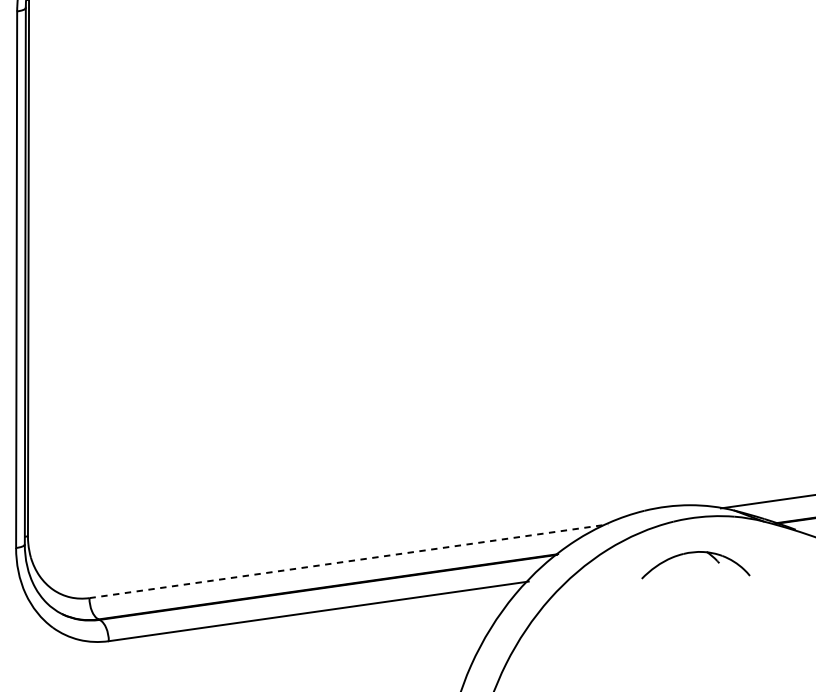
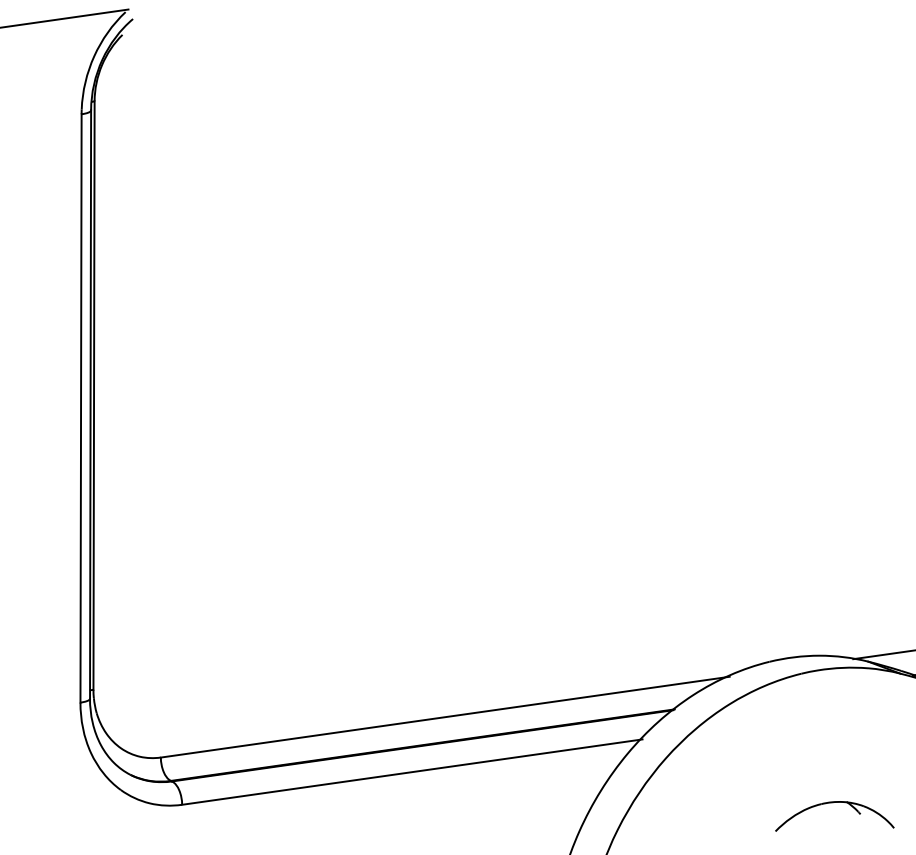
part: (694, 553) -> (833, 803), moved
line: (349, 561) -> (445, 717), dashed -> solid

